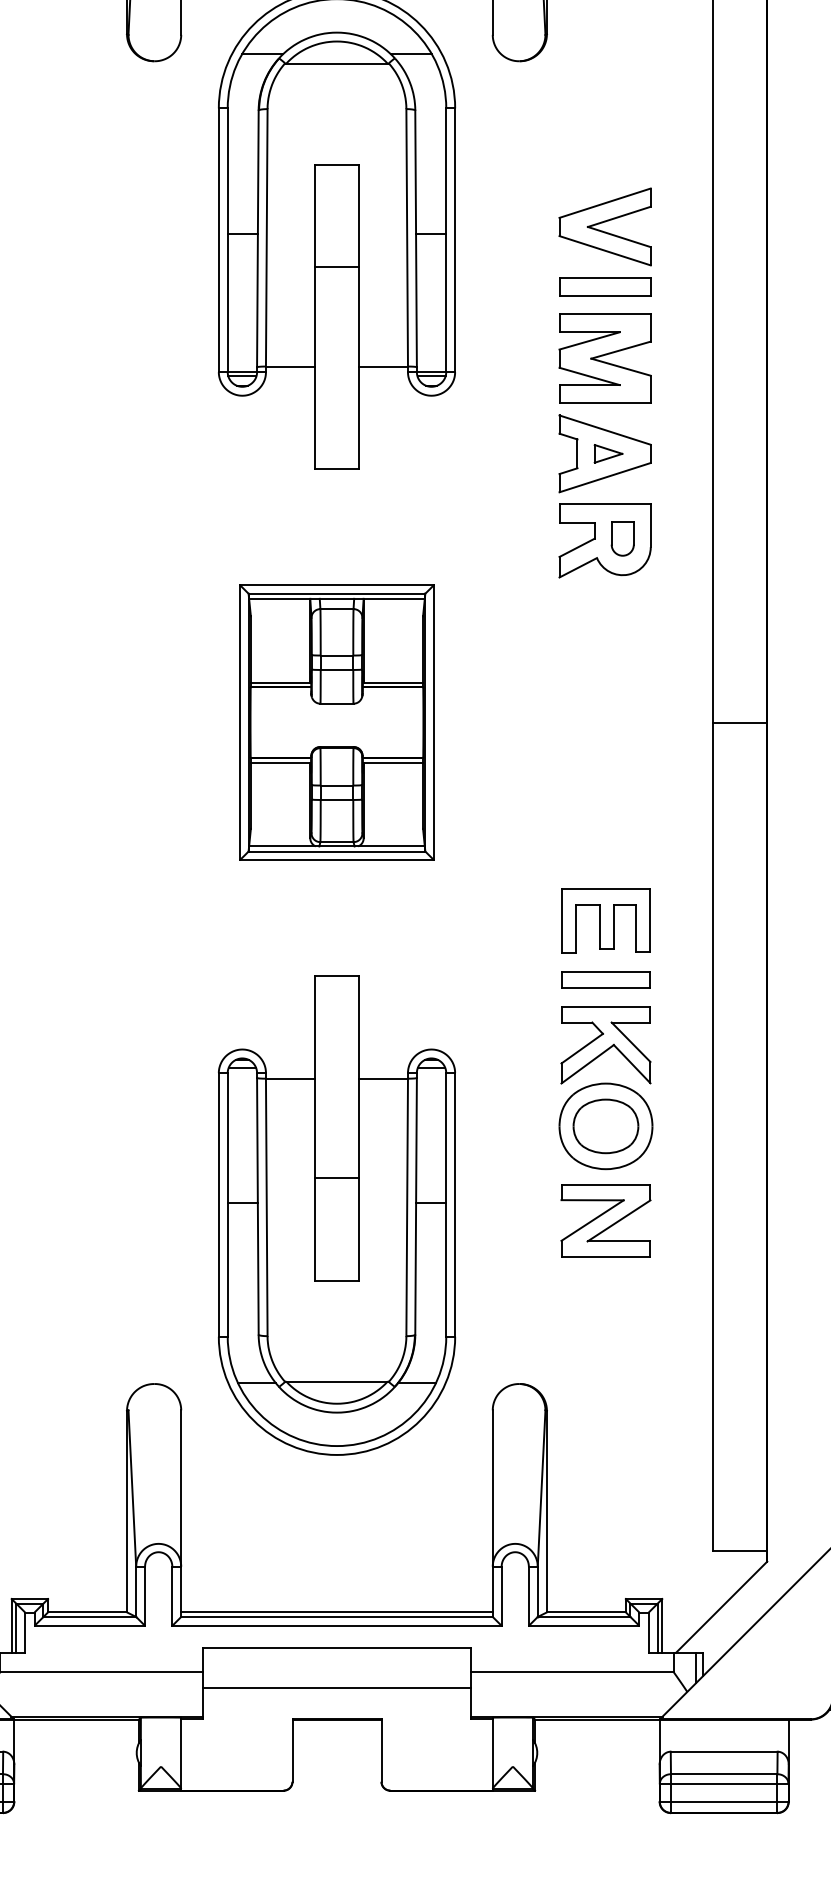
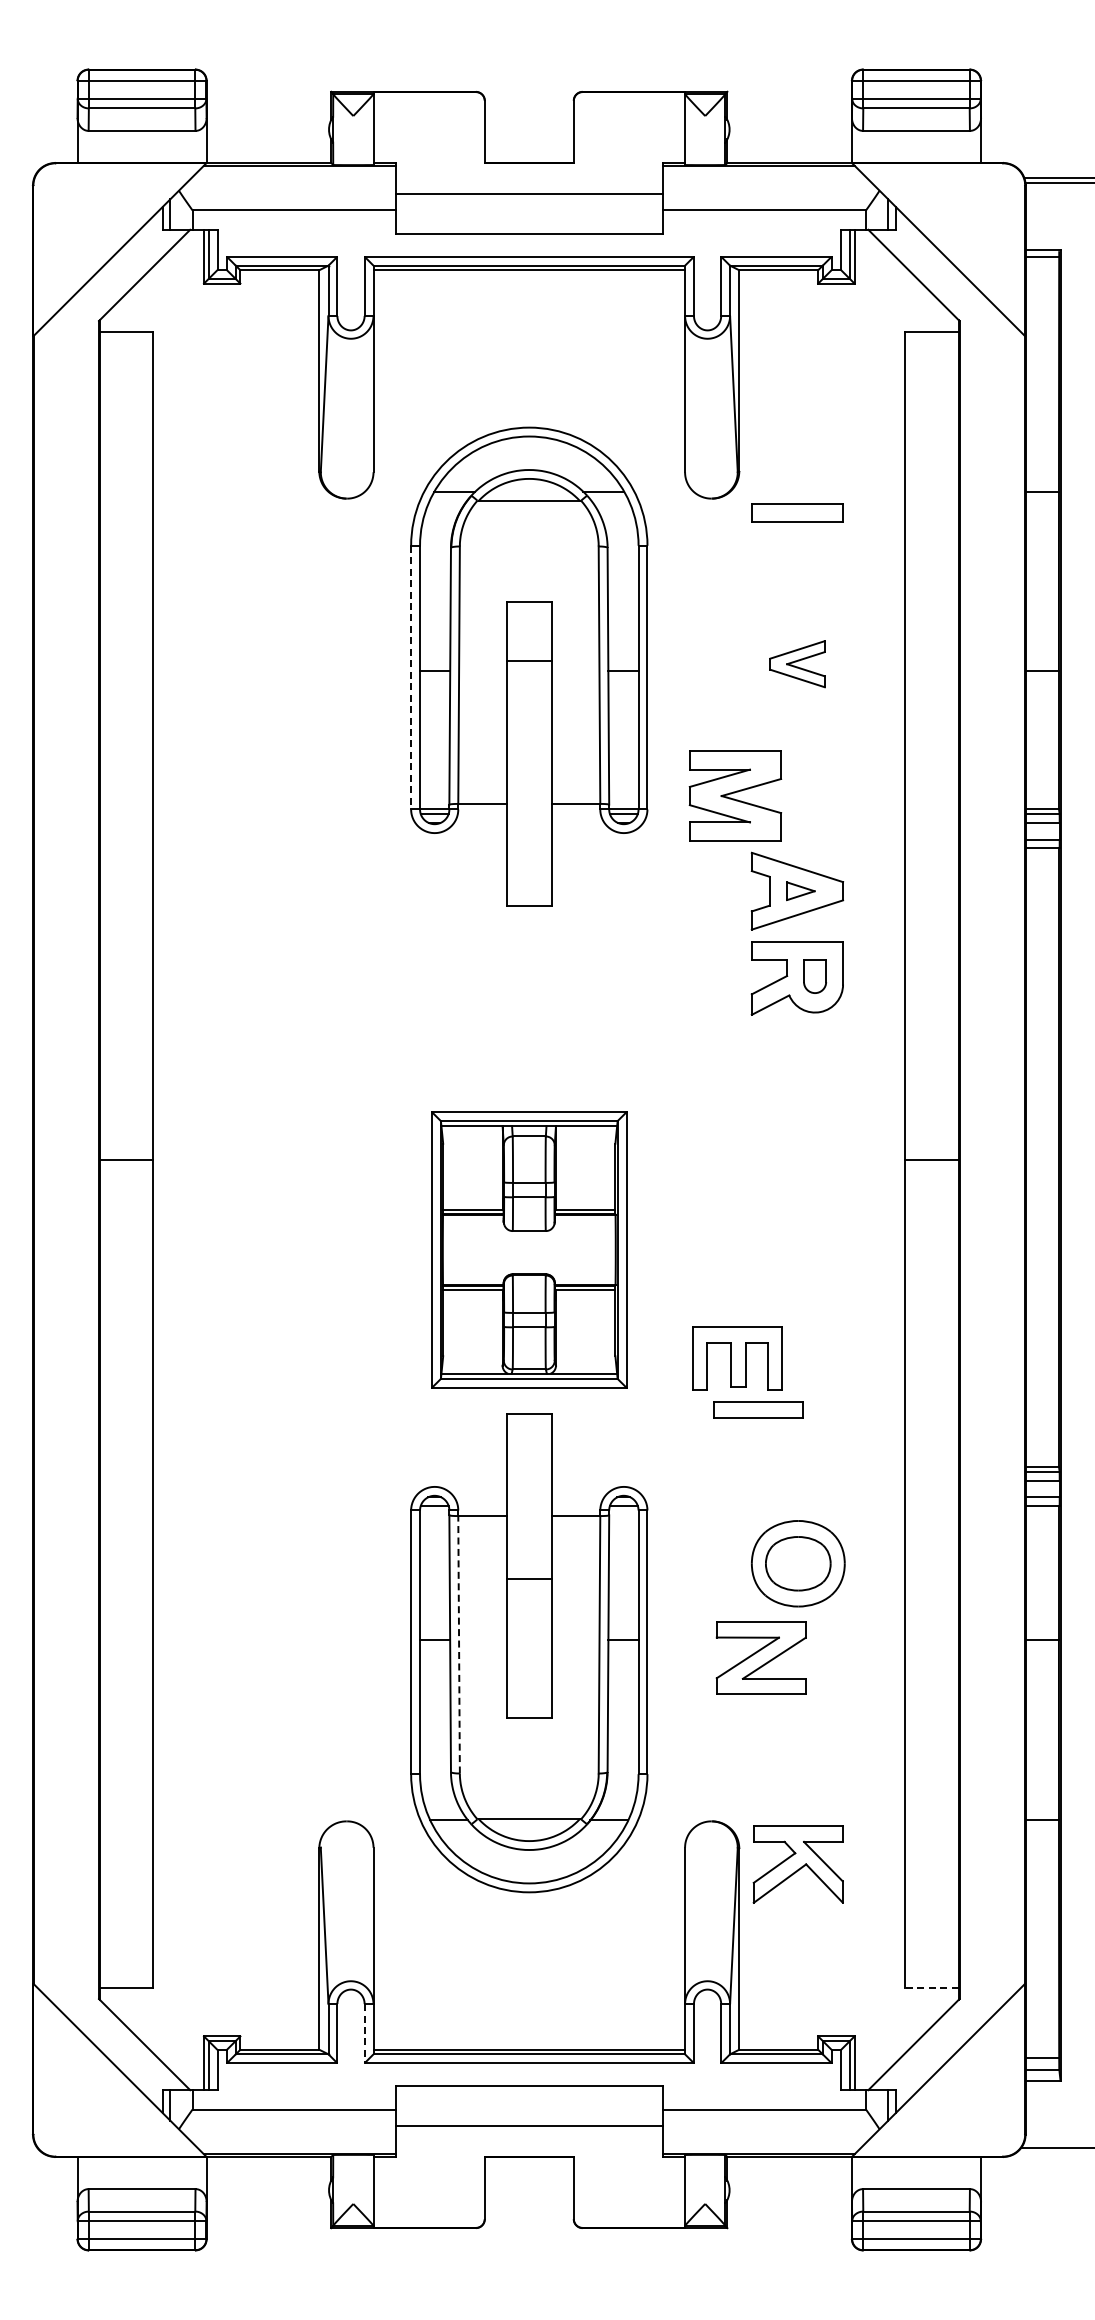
part: (605, 226) -> (797, 663), size x0.6
line: (219, 240) -> (411, 677), solid -> dashed
line: (337, 267) -> (529, 660), moved
part: (605, 286) -> (797, 512), moved
part: (605, 358) -> (735, 795), moved
part: (337, 722) -> (529, 1249), moved
part: (606, 921) -> (737, 1358), moved
part: (606, 979) -> (758, 1409), moved
part: (605, 1045) -> (797, 1864), moved
line: (337, 1178) -> (529, 1579), moved
line: (267, 1207) -> (459, 1644), solid -> dashed
part: (605, 1220) -> (760, 1657), moved
line: (740, 1551) -> (932, 1988), solid -> dashed
line: (172, 1596) -> (364, 2033), solid -> dashed

